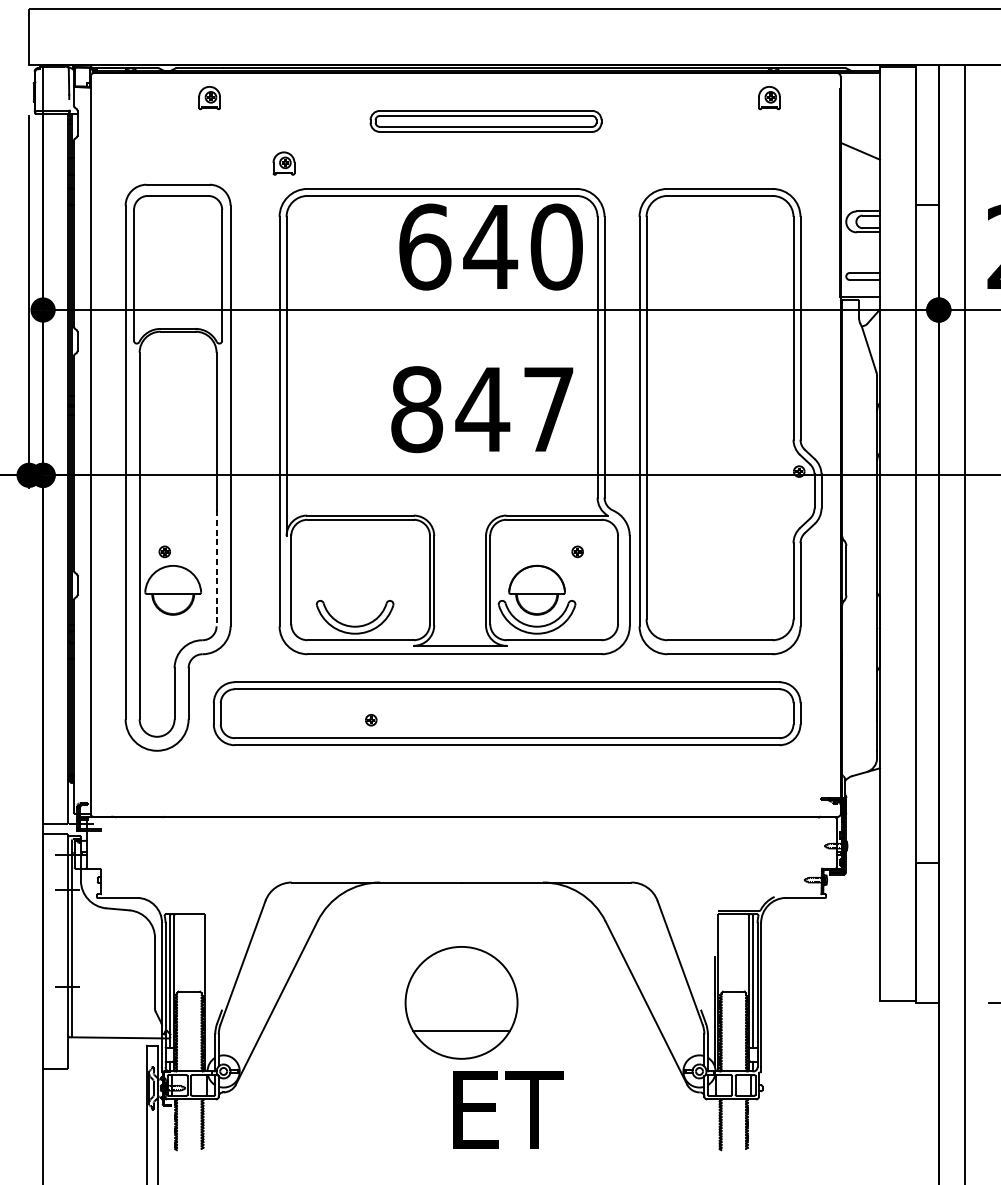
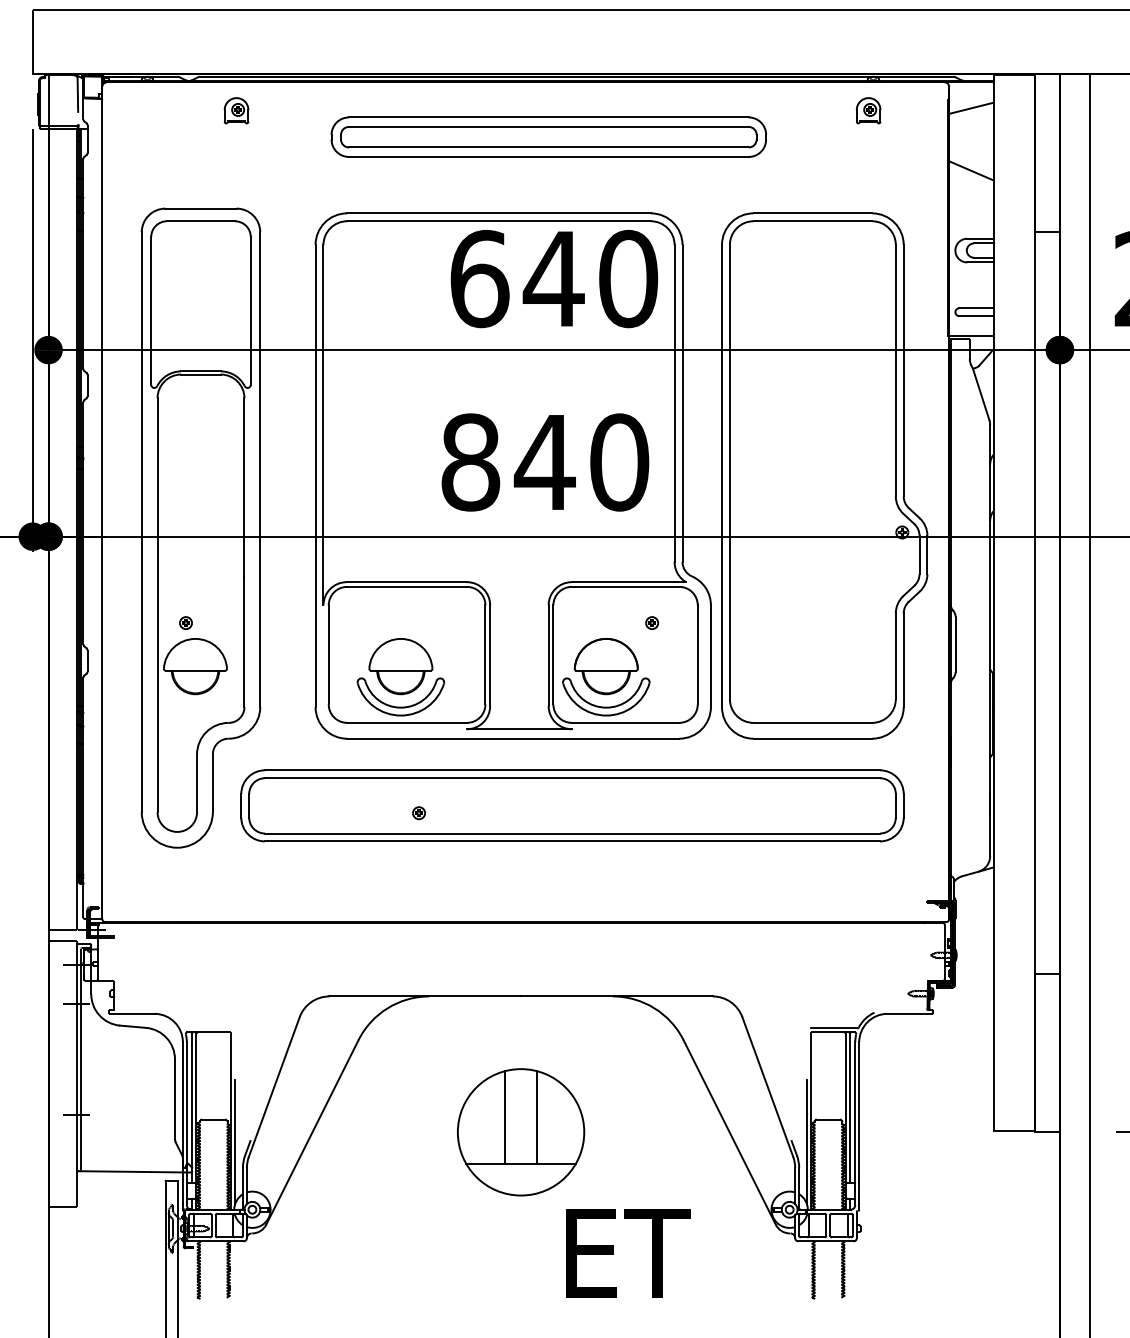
line: (860, 95) -> (971, 107), added
part: (485, 120) -> (548, 136), size x1.67
part: (283, 163) -> (320, 184), removed
text: (548, 409) -> (619, 462), 847 -> 840
line: (216, 568) -> (244, 641), dashed -> solid
part: (354, 590) -> (400, 666), added
line: (447, 989) -> (505, 1117), added
line: (475, 989) -> (536, 1117), added
line: (208, 1011) -> (235, 1142), added
text: (508, 1110) -> (628, 1253), moved

